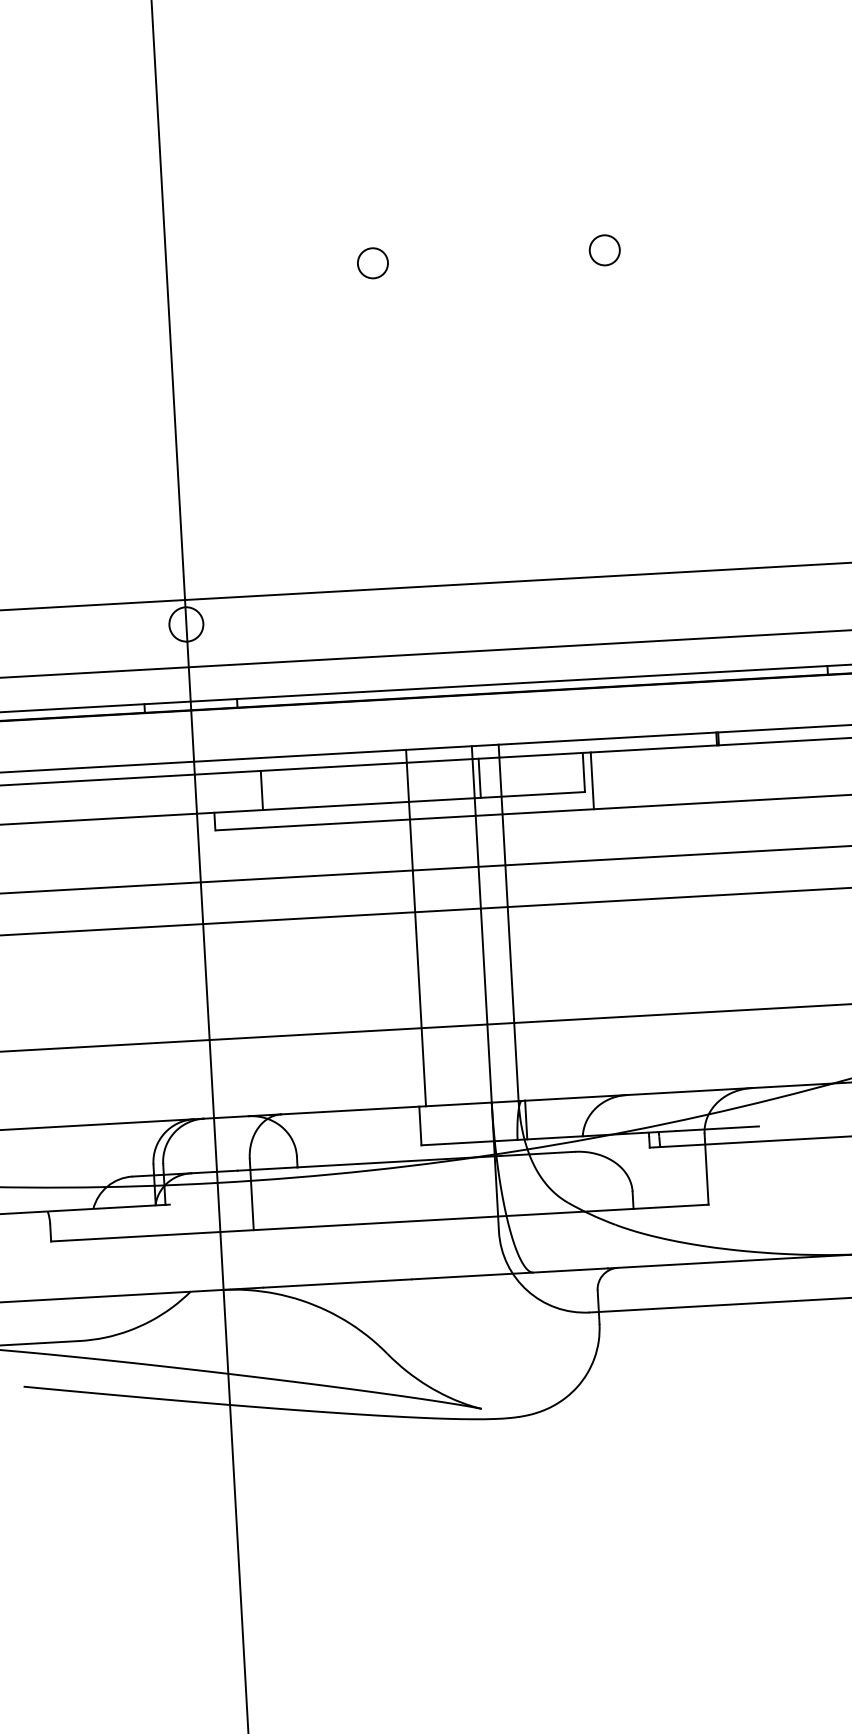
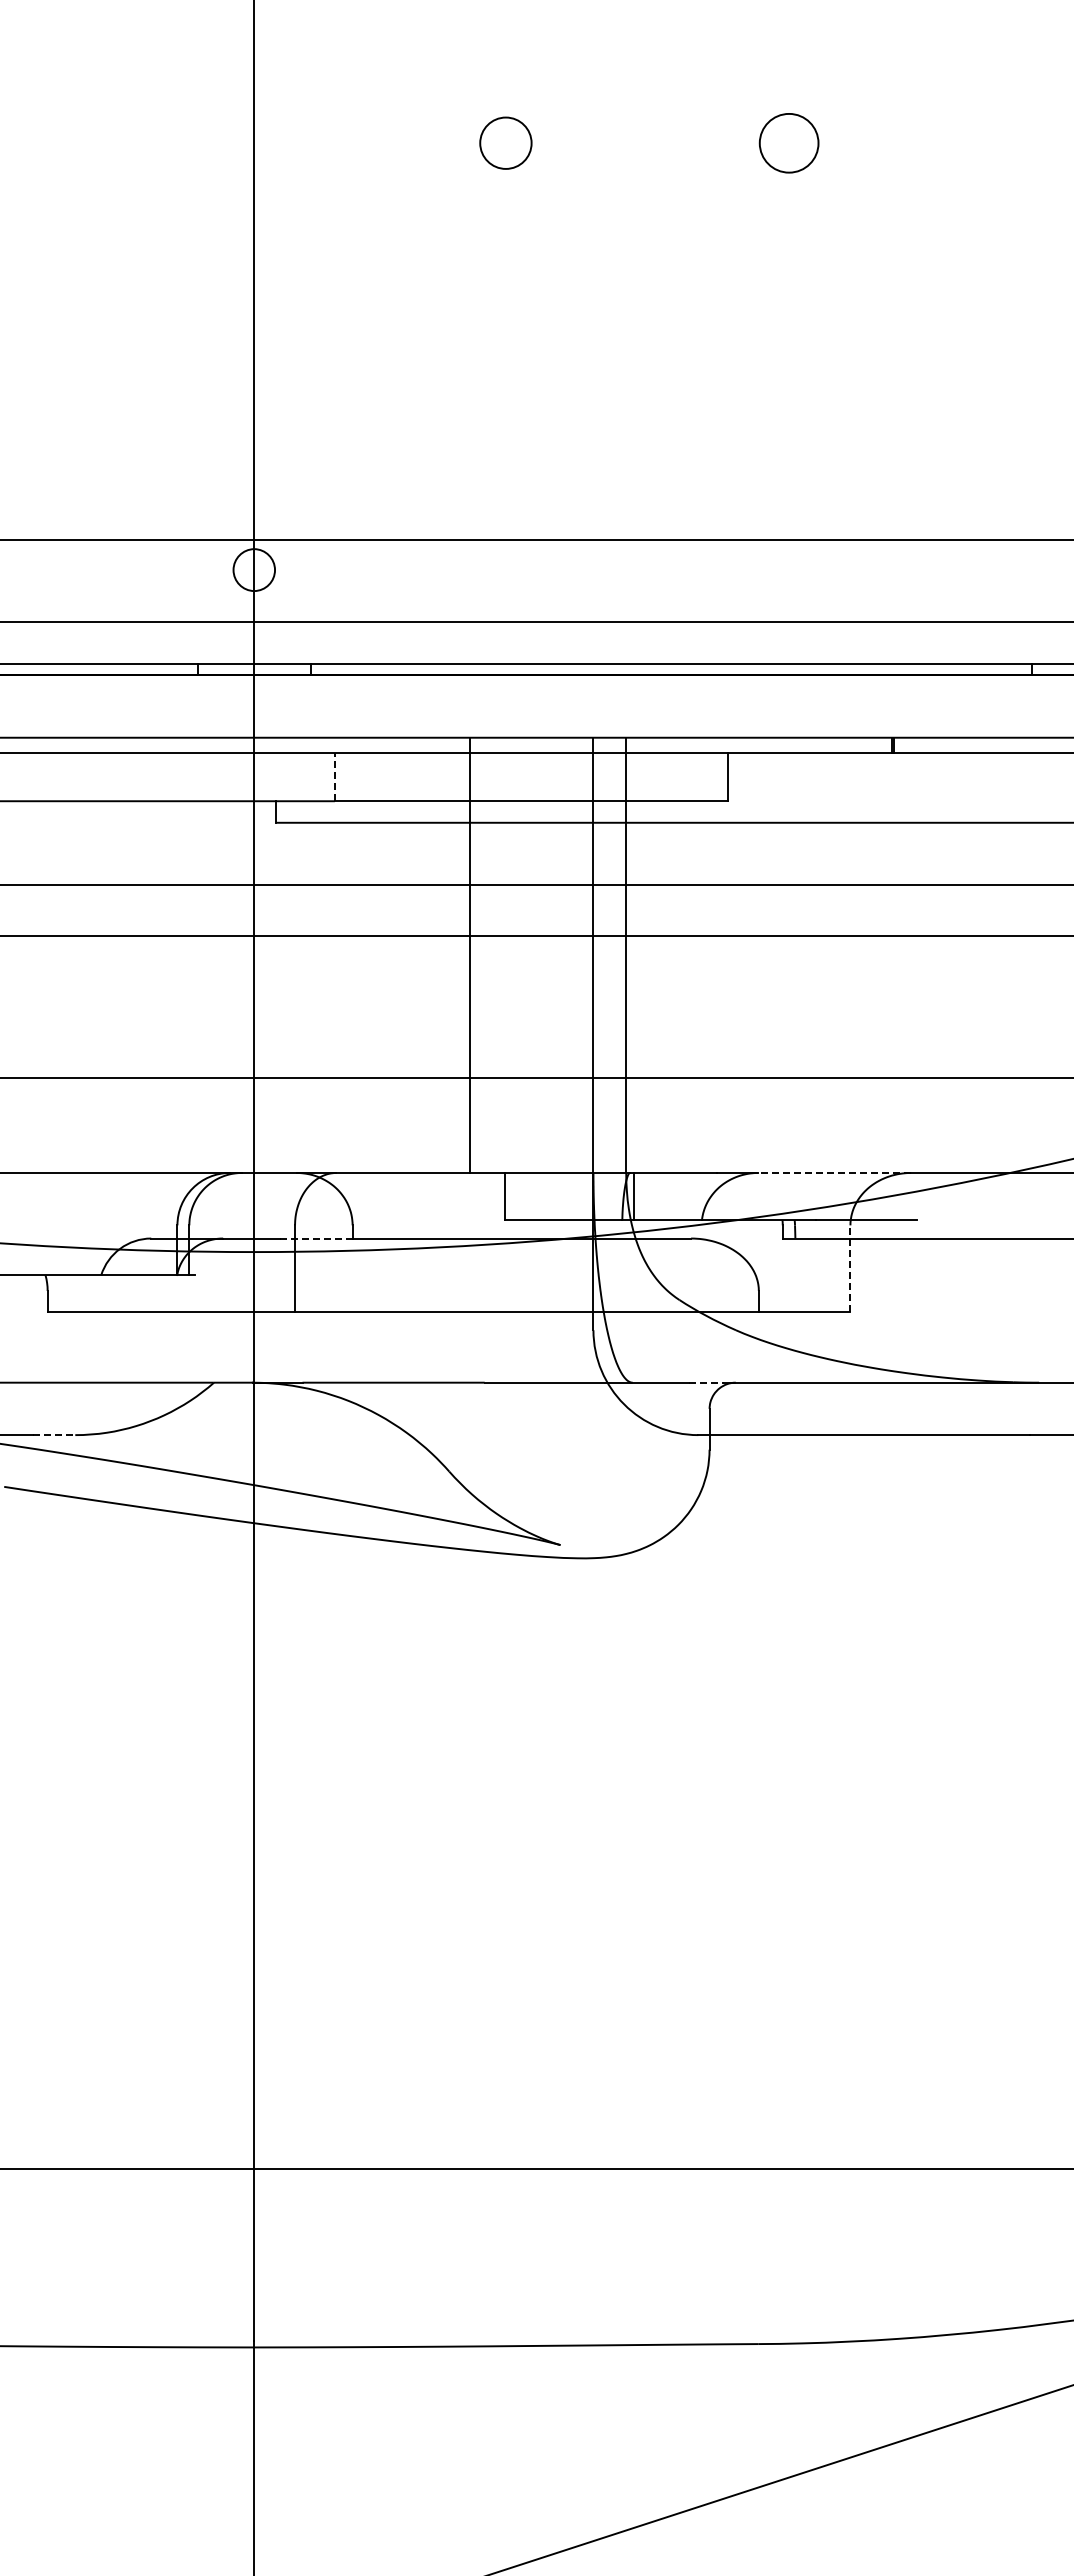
circle: (604, 249) -> (788, 142), size x1.6
circle: (372, 262) -> (505, 142), size x1.4
line: (479, 778) -> (600, 777), removed
line: (592, 780) -> (737, 787), removed
line: (261, 790) -> (334, 777), solid -> dashed
line: (416, 927) -> (470, 954), moved
line: (689, 1091) -> (834, 1172), solid -> dashed
line: (267, 1168) -> (316, 1238), solid -> dashed
line: (706, 1169) -> (850, 1268), solid -> dashed
line: (593, 1269) -> (706, 1382), solid -> dashed
line: (62, 1342) -> (54, 1435), solid -> dashed

